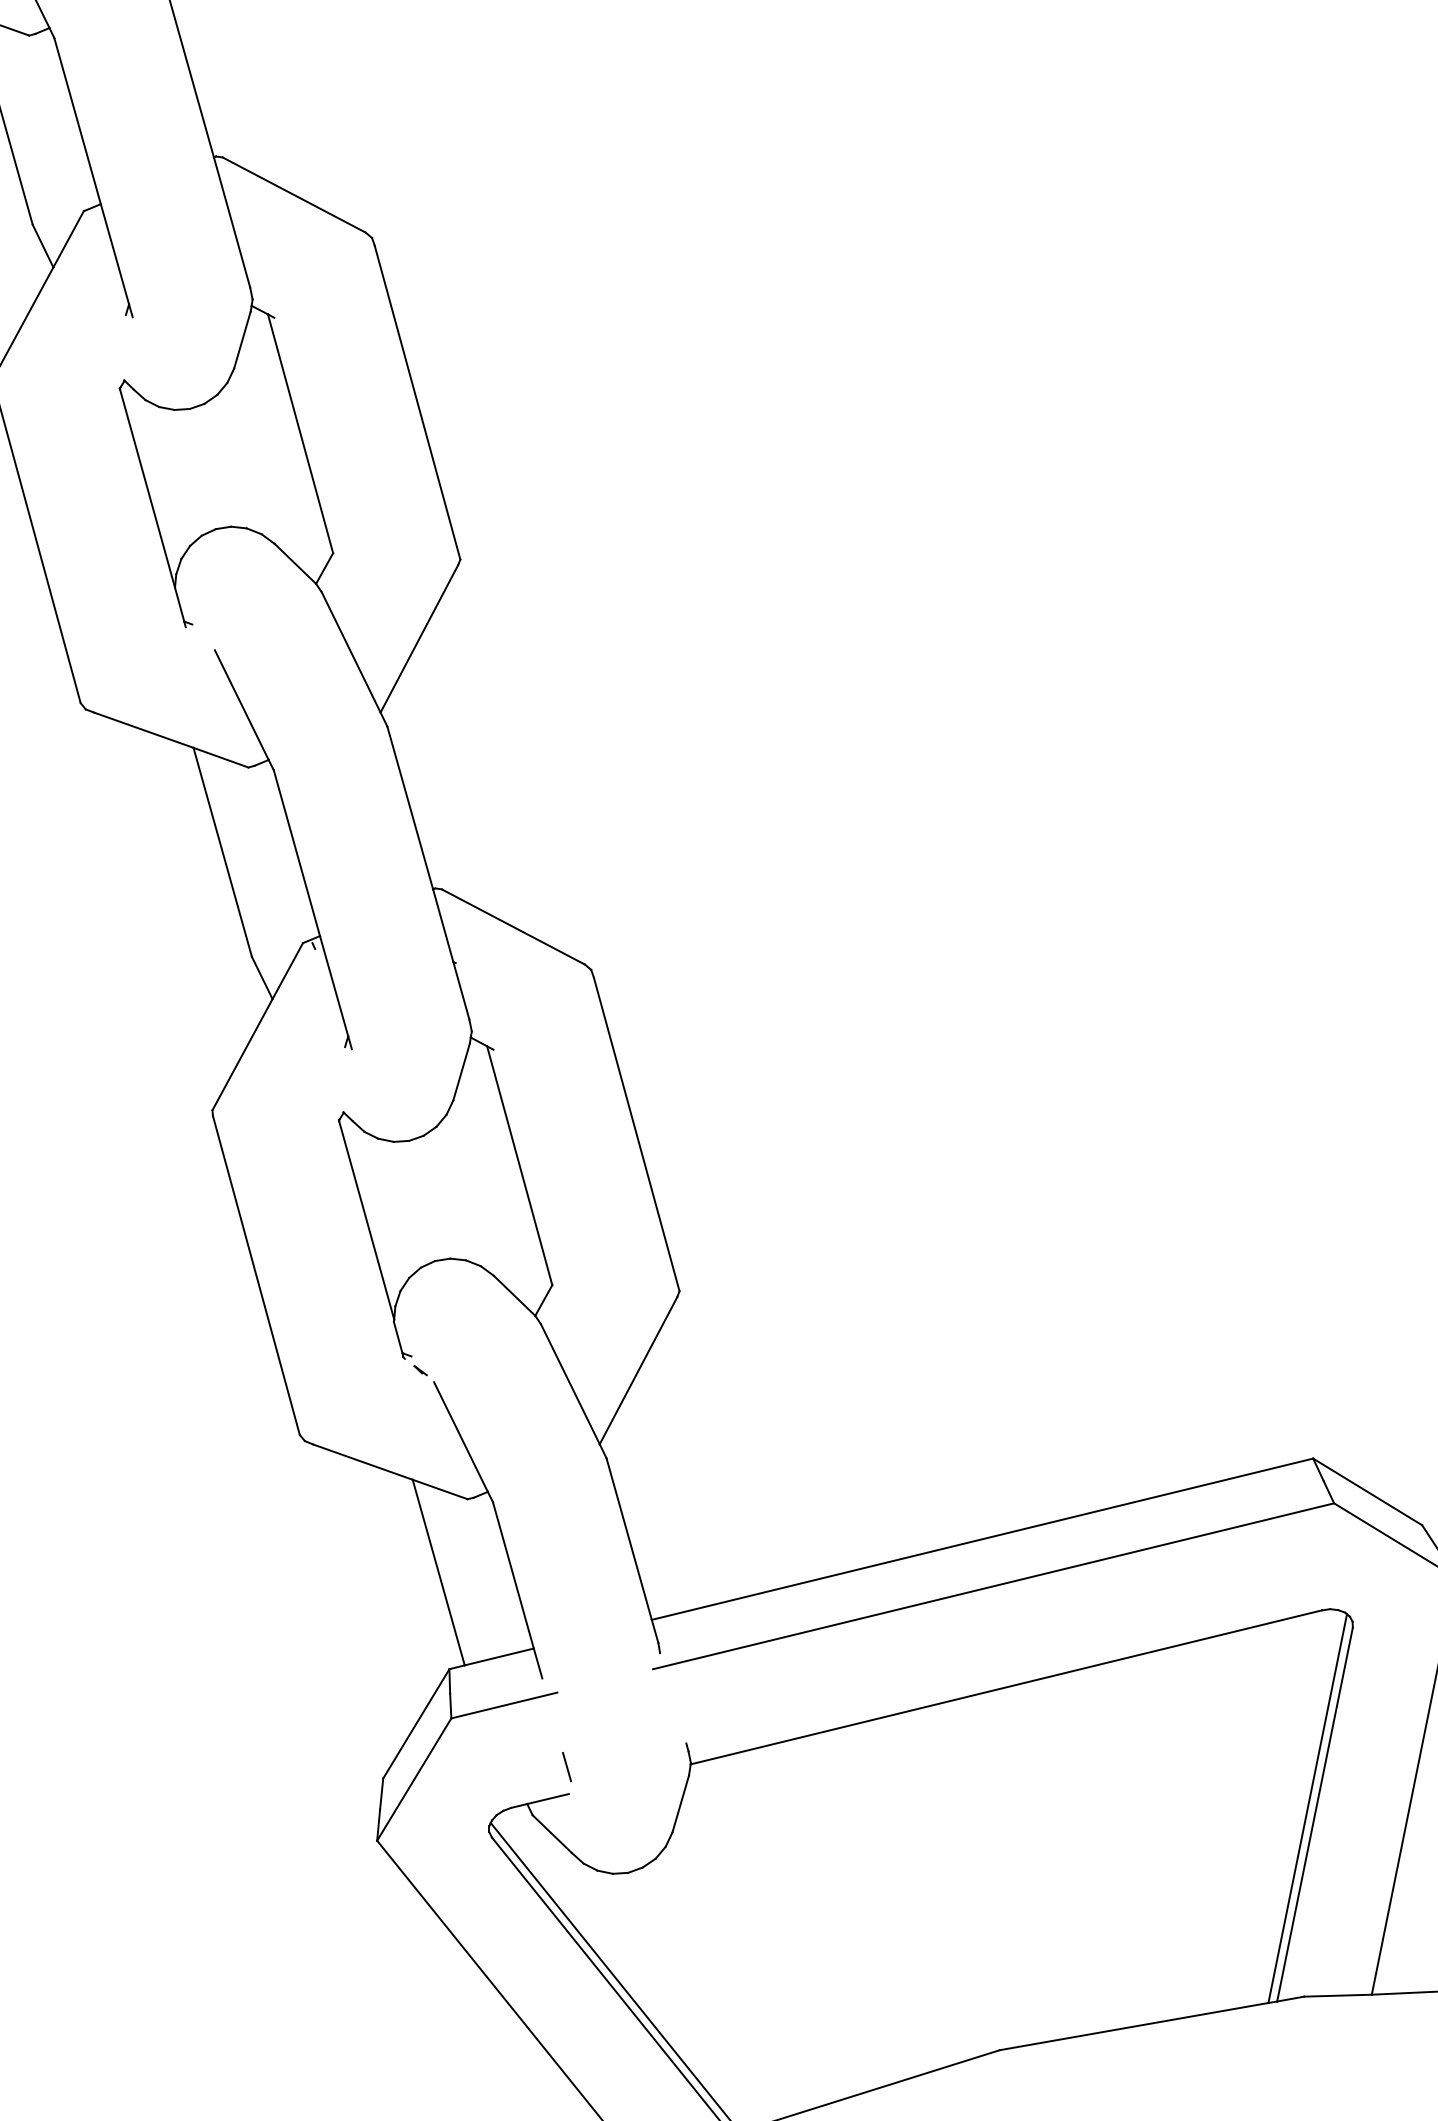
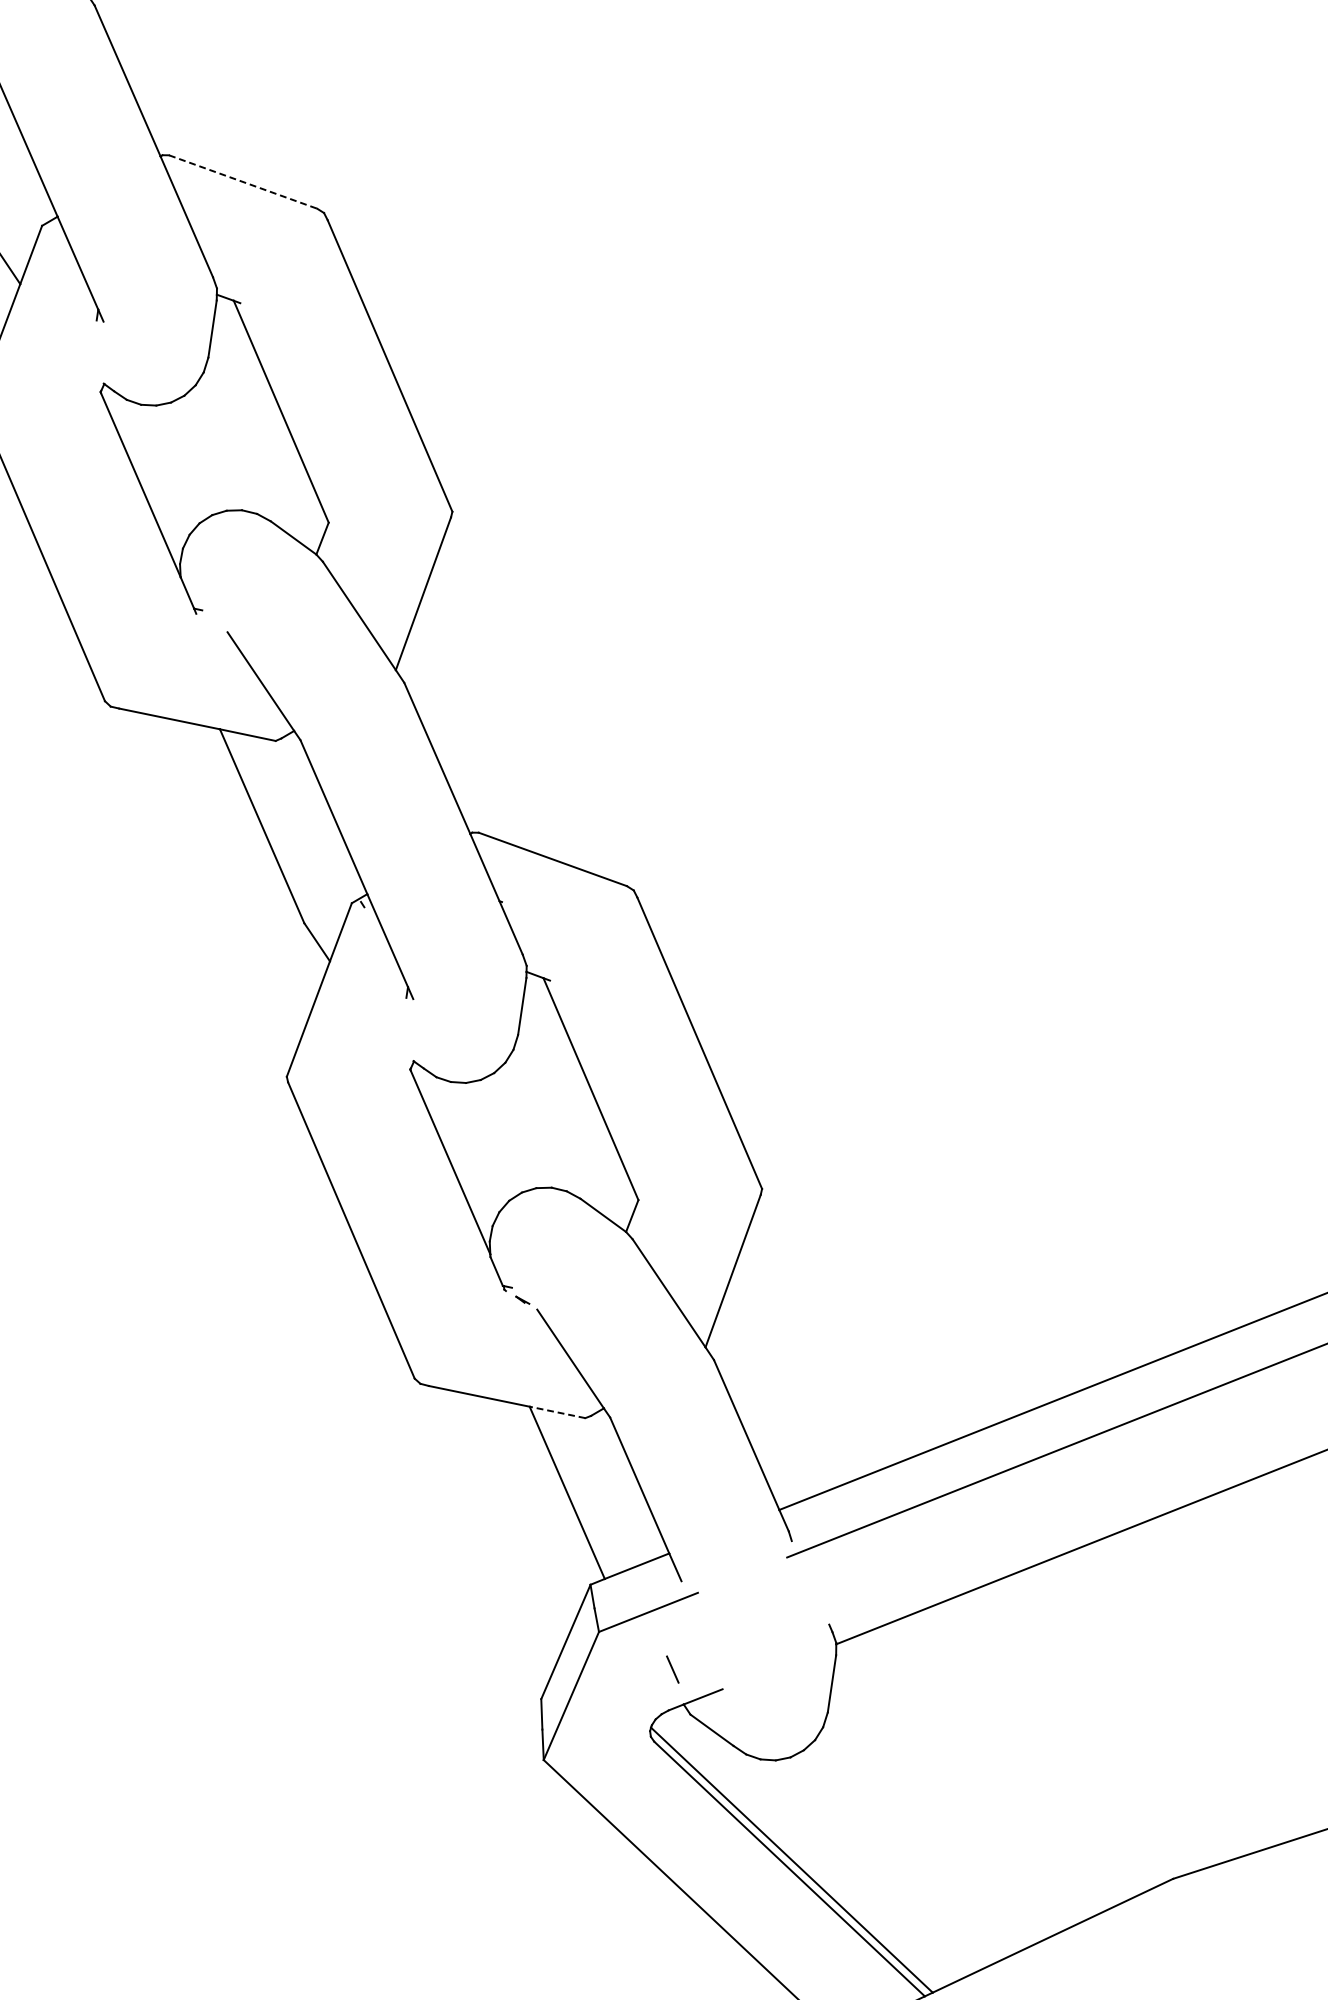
line: (294, 195) -> (243, 182), solid -> dashed
line: (439, 1489) -> (556, 1412), solid -> dashed
line: (566, 1766) -> (672, 1669), moved

